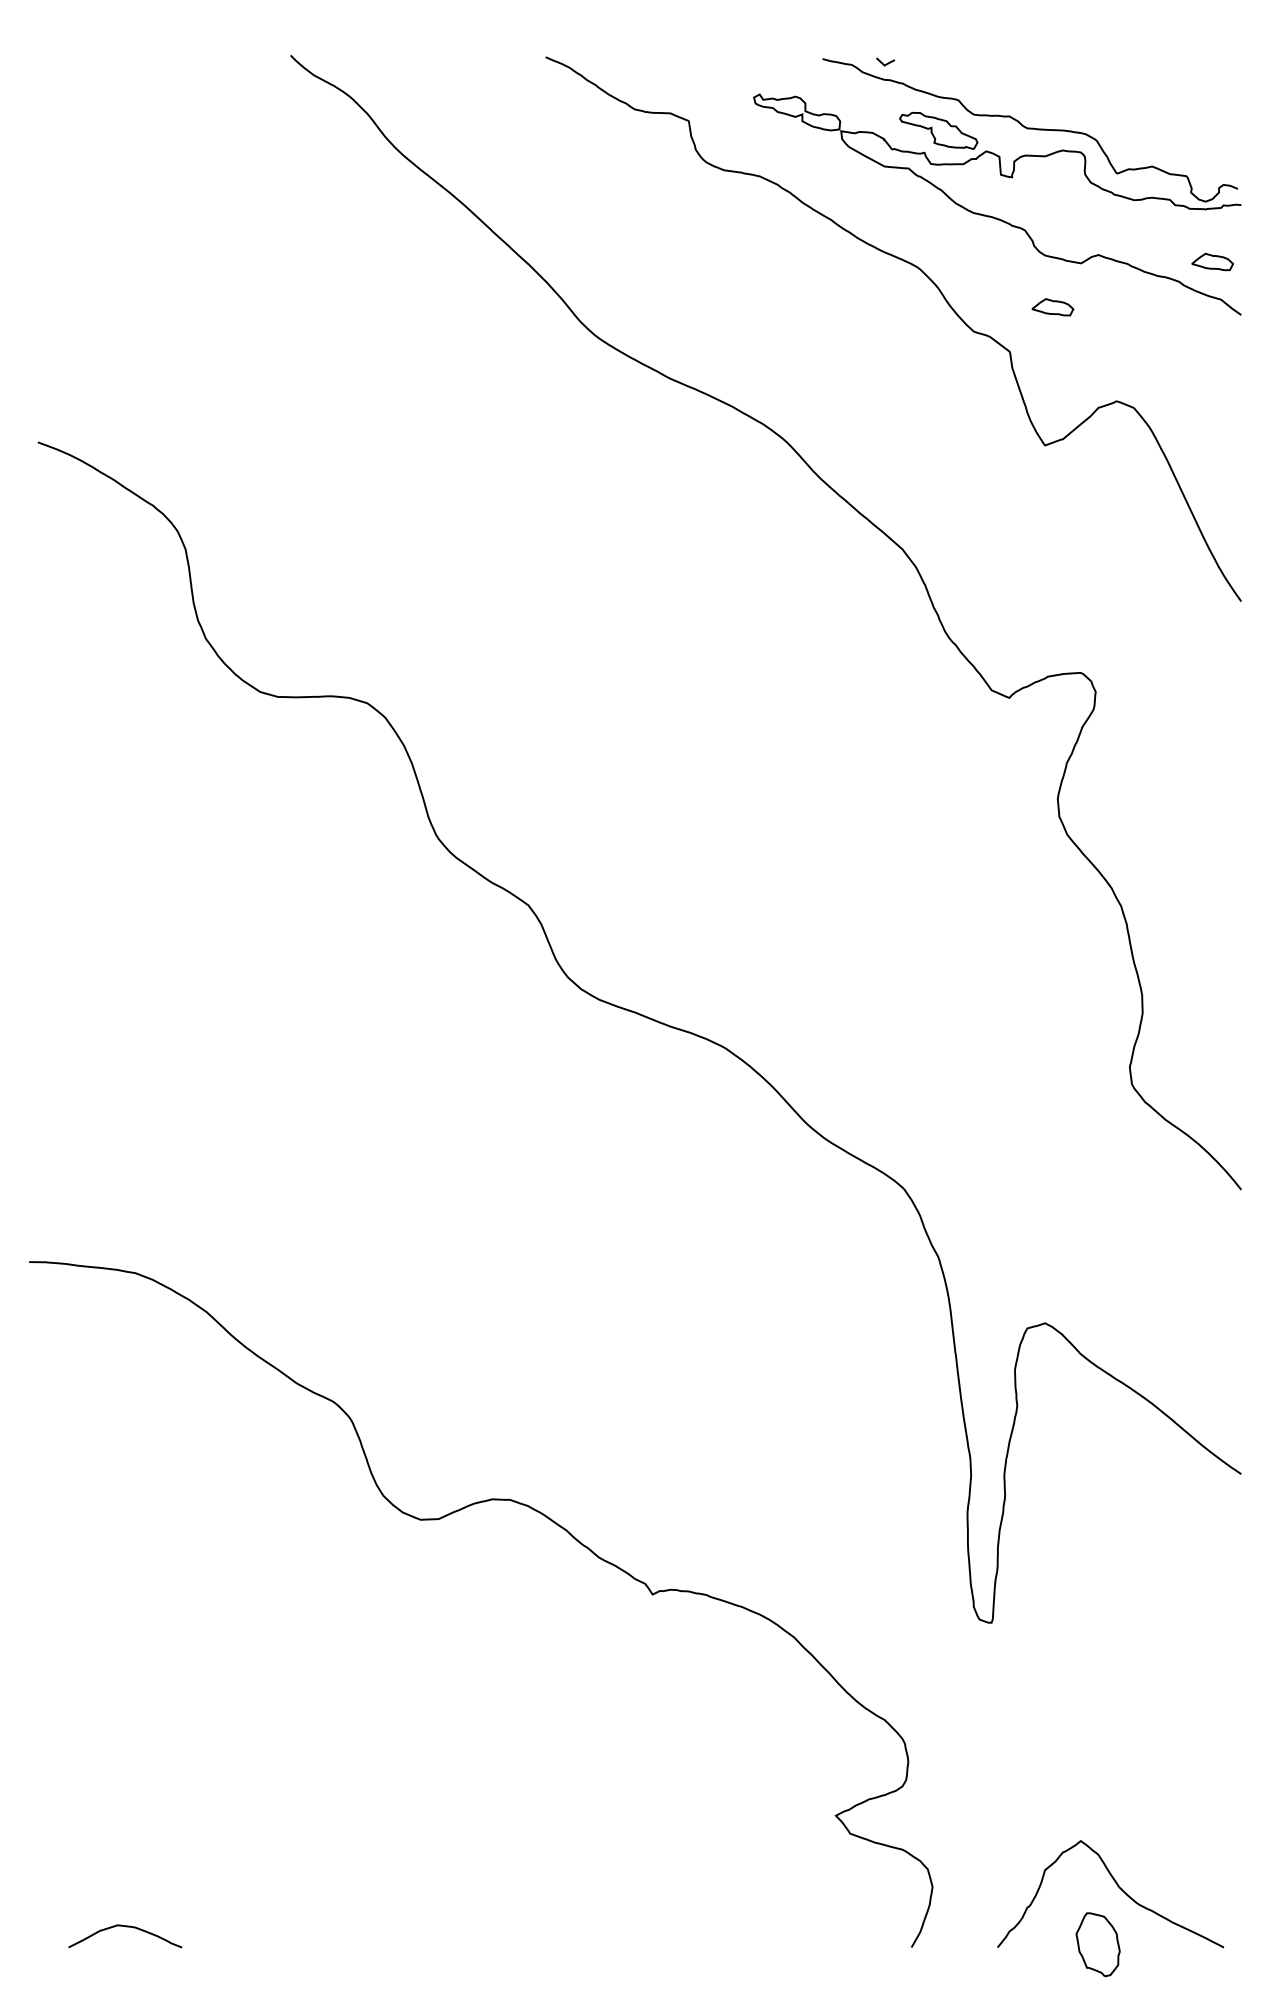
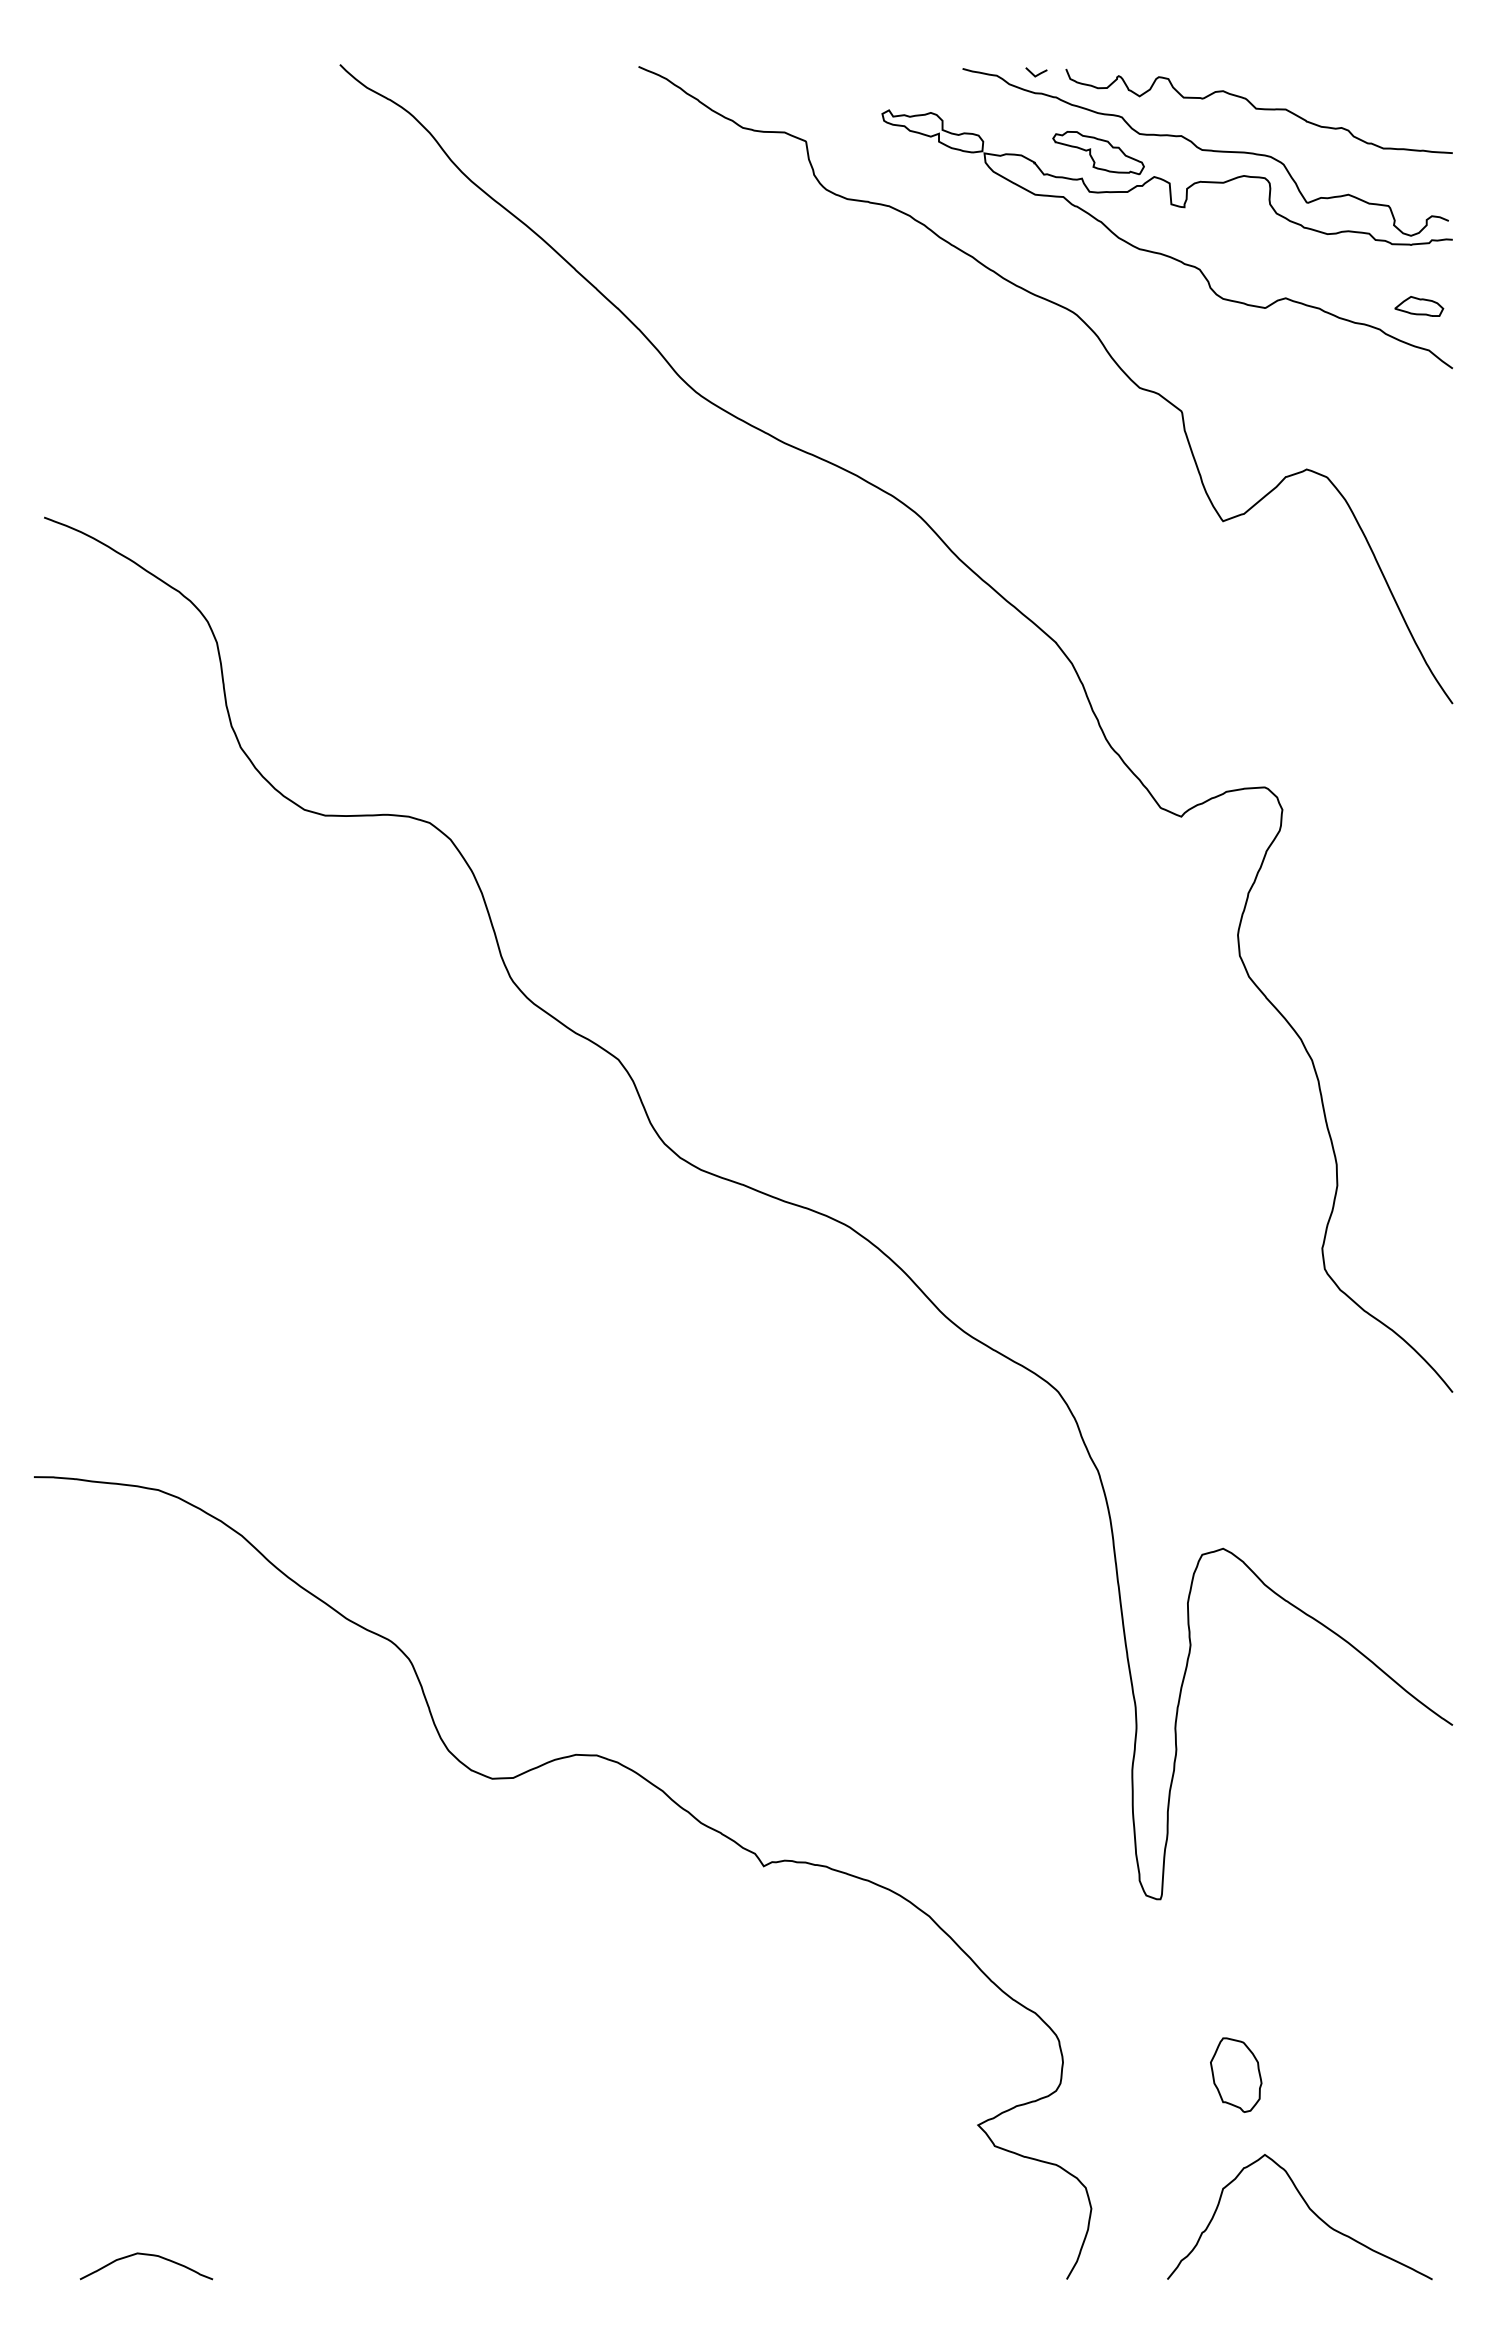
curve: (1075, 93) -> (1258, 109), added
part: (1053, 307) -> (1232, 359), removed
part: (1098, 1944) -> (1236, 2074), moved

